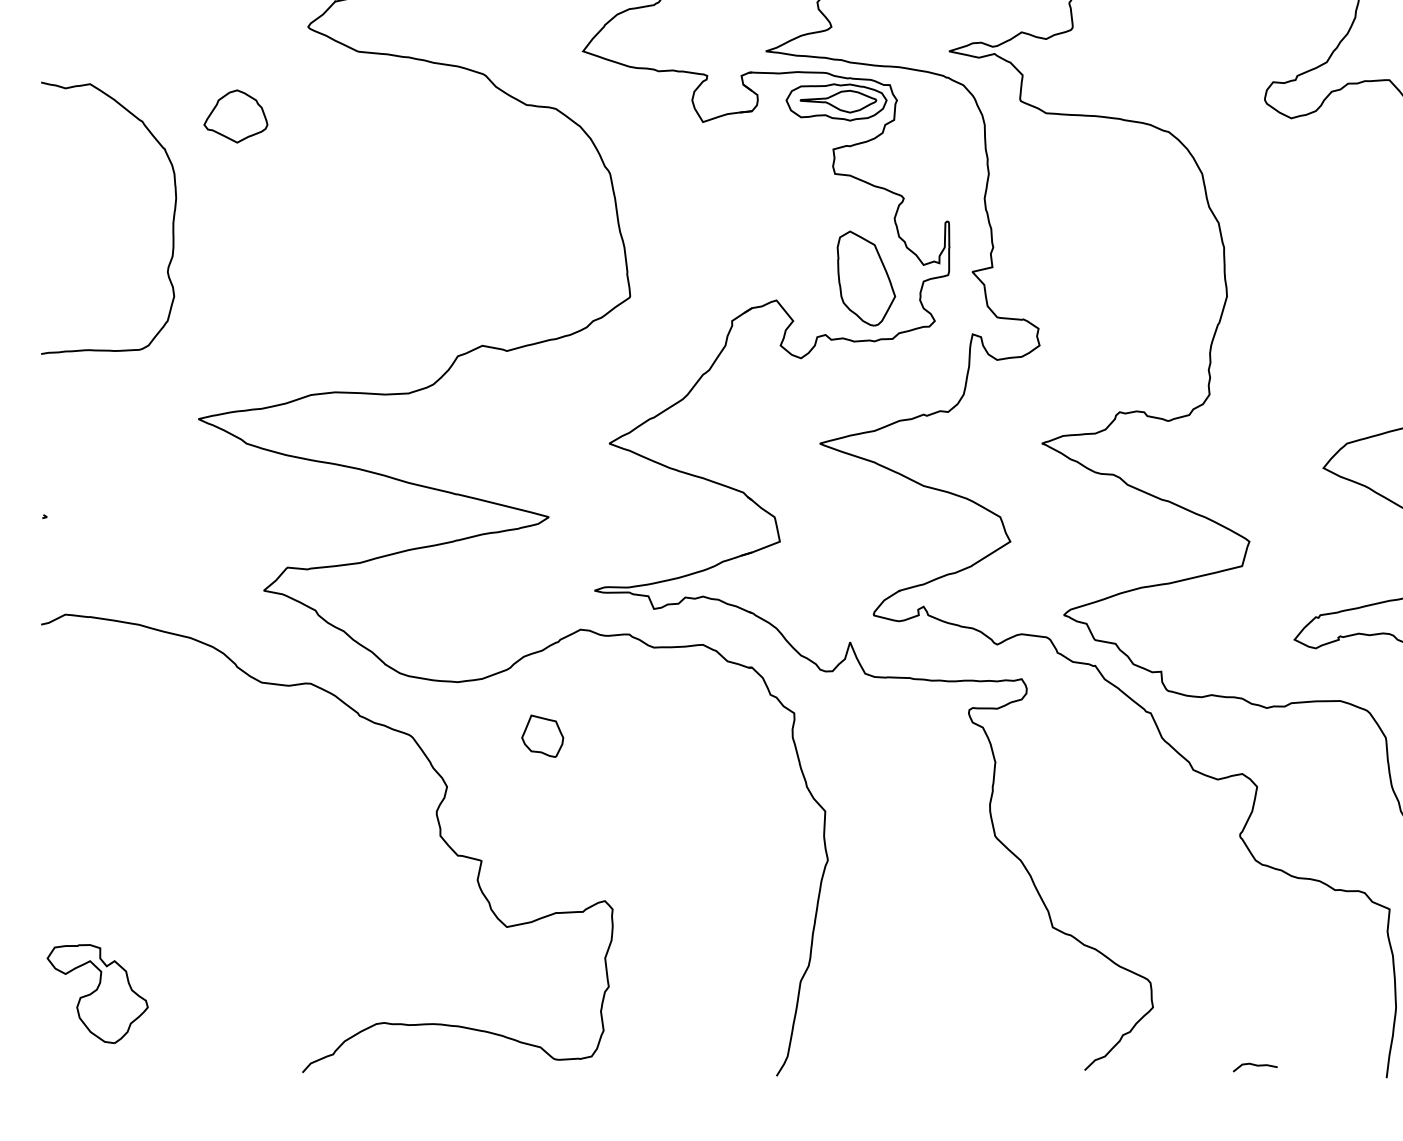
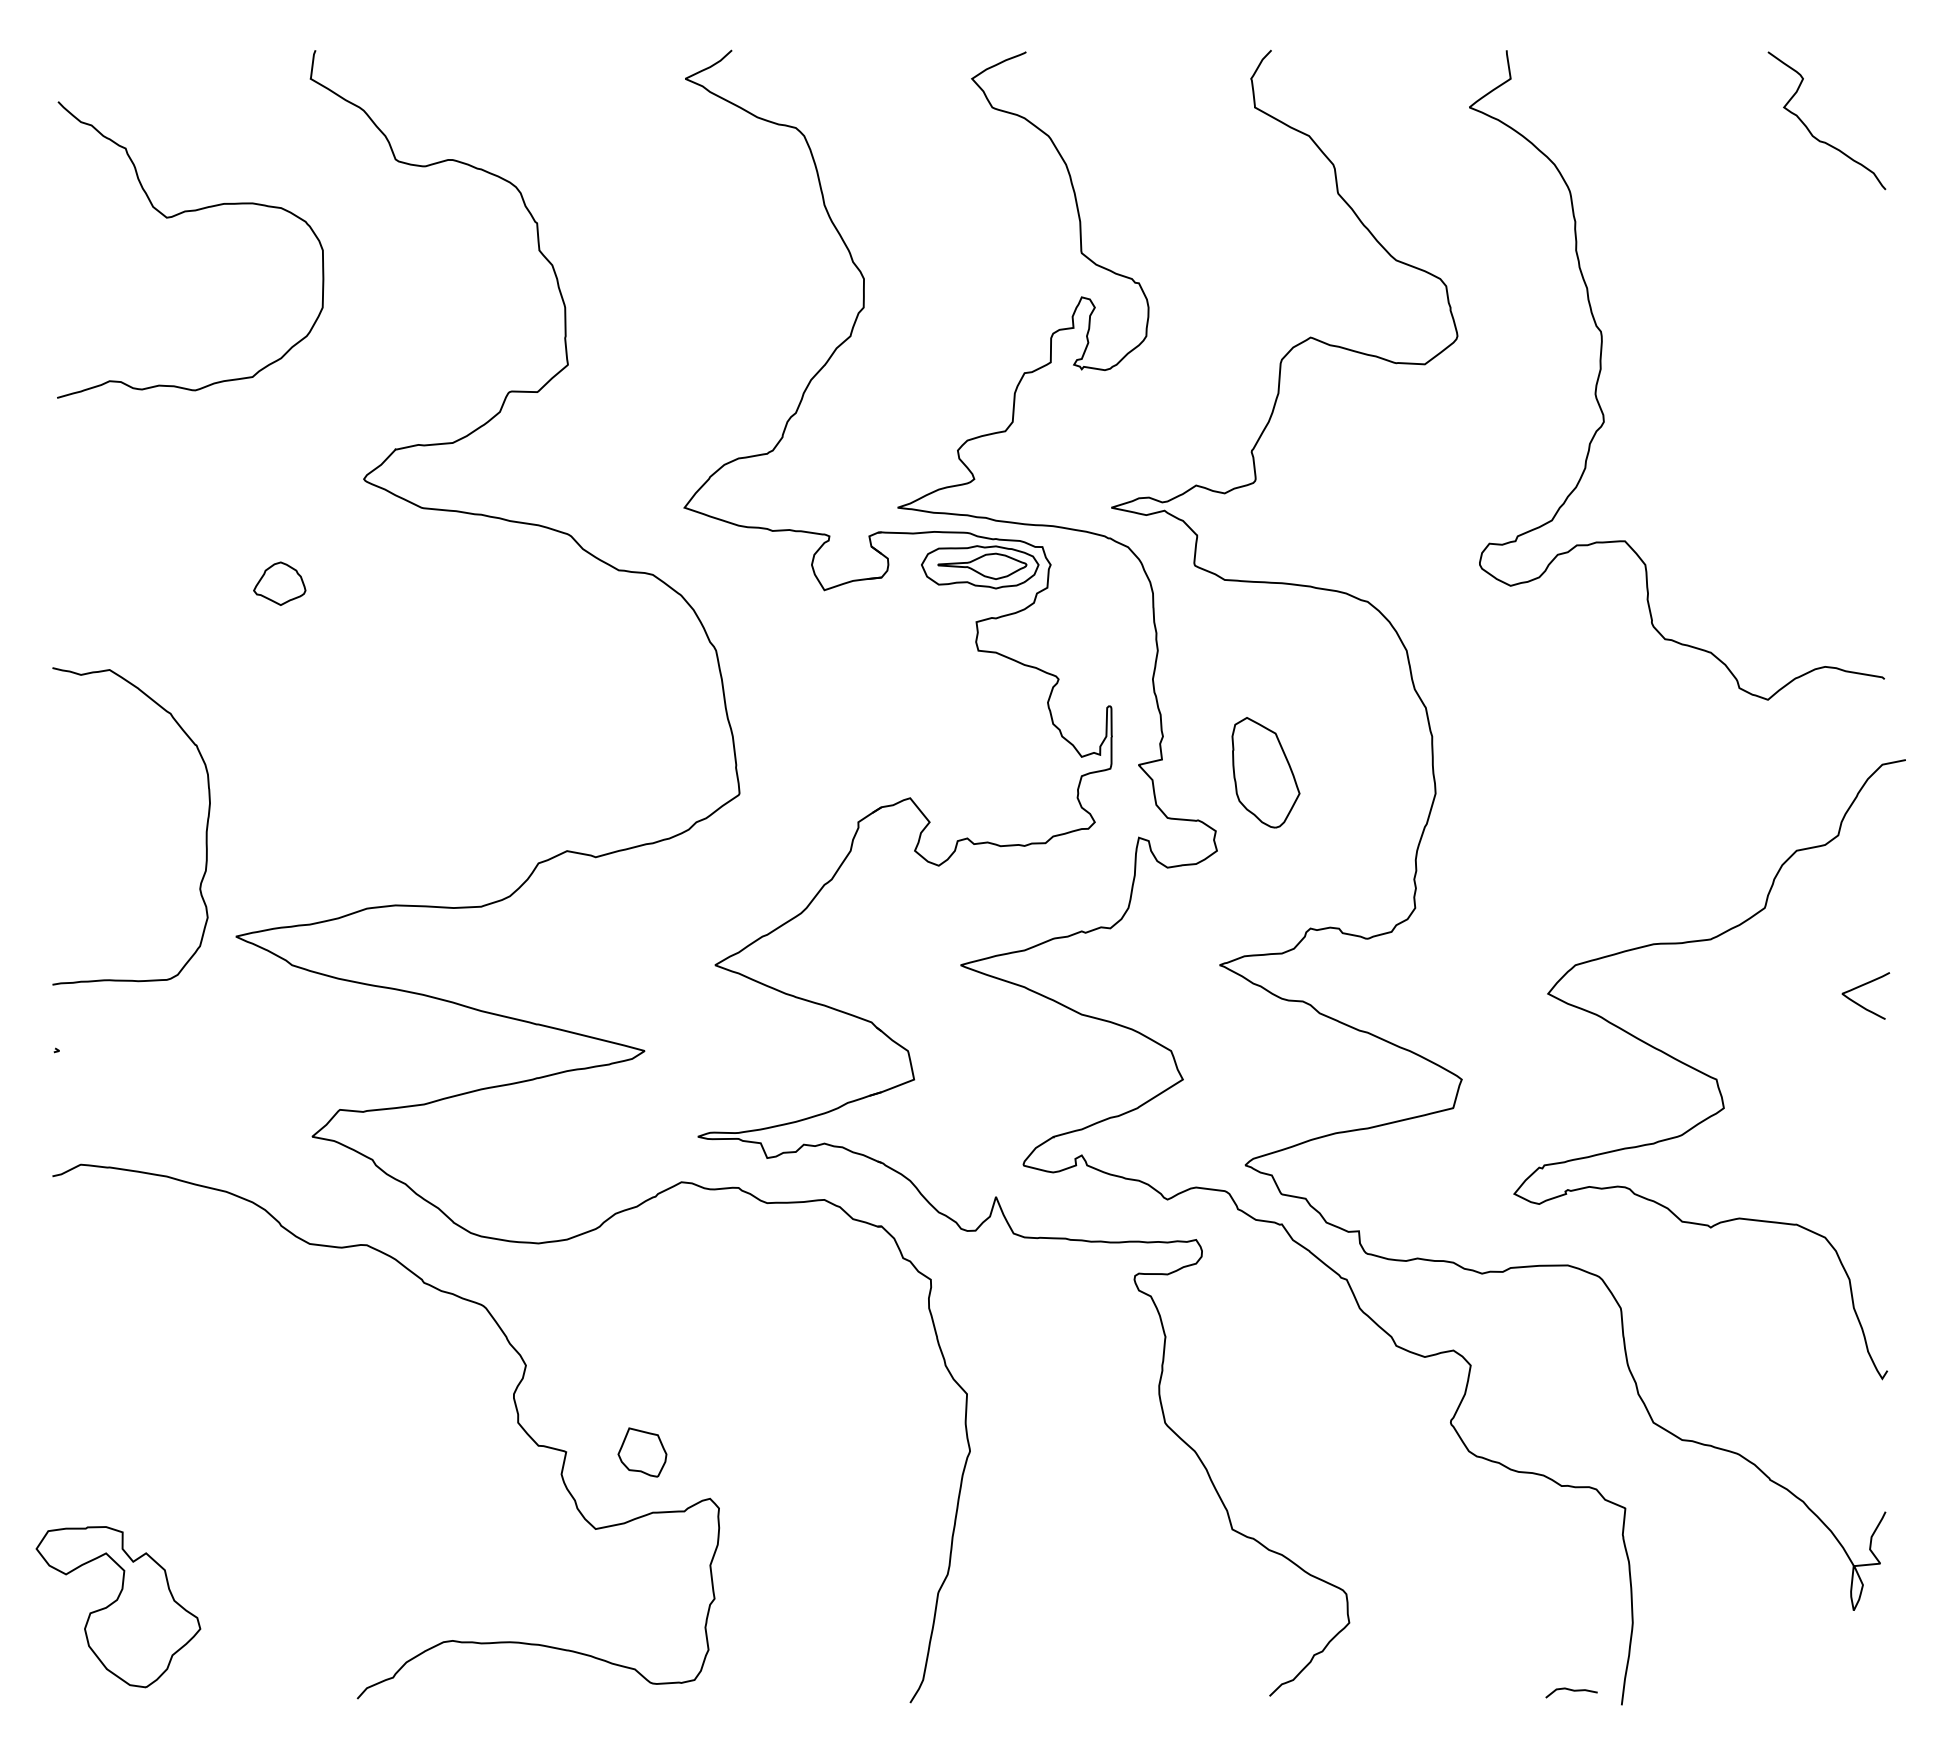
part: (235, 116) -> (279, 583), size x0.7
curve: (172, 222) -> (205, 831), moved
part: (865, 278) -> (1265, 772), moved
part: (542, 736) -> (642, 1452), moved
part: (97, 994) -> (118, 1607), size x1.4
curve: (1256, 1066) -> (1572, 1691), moved

